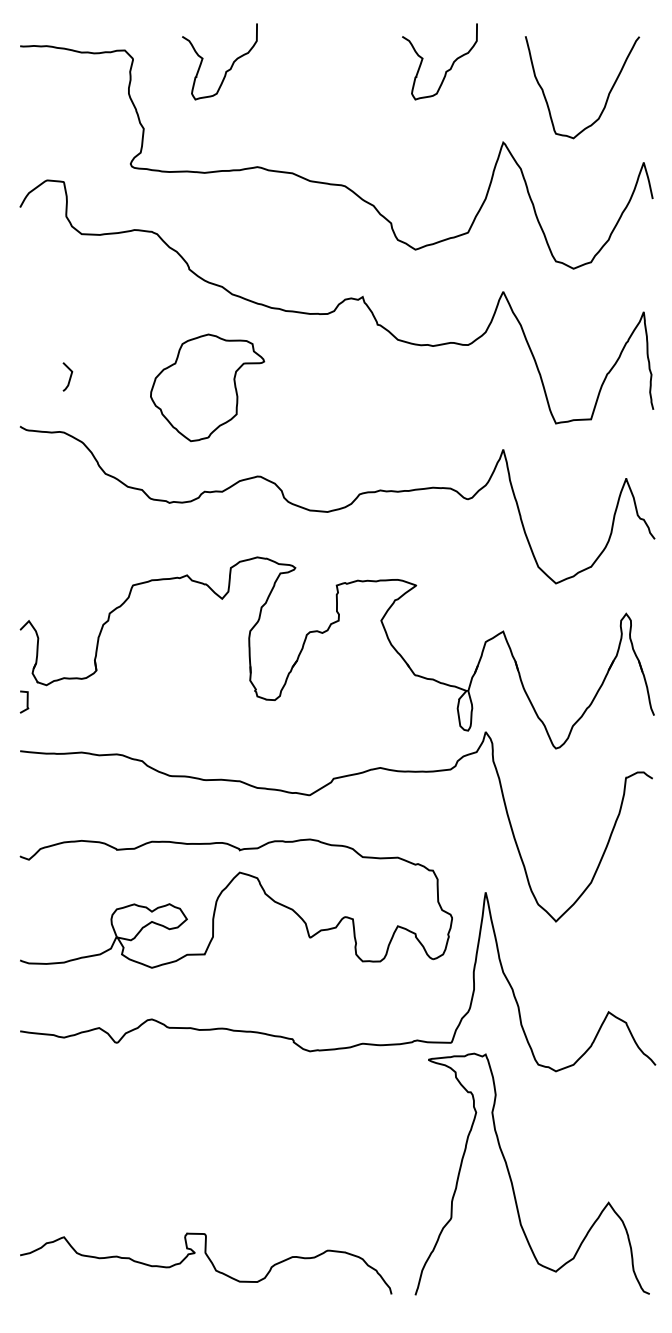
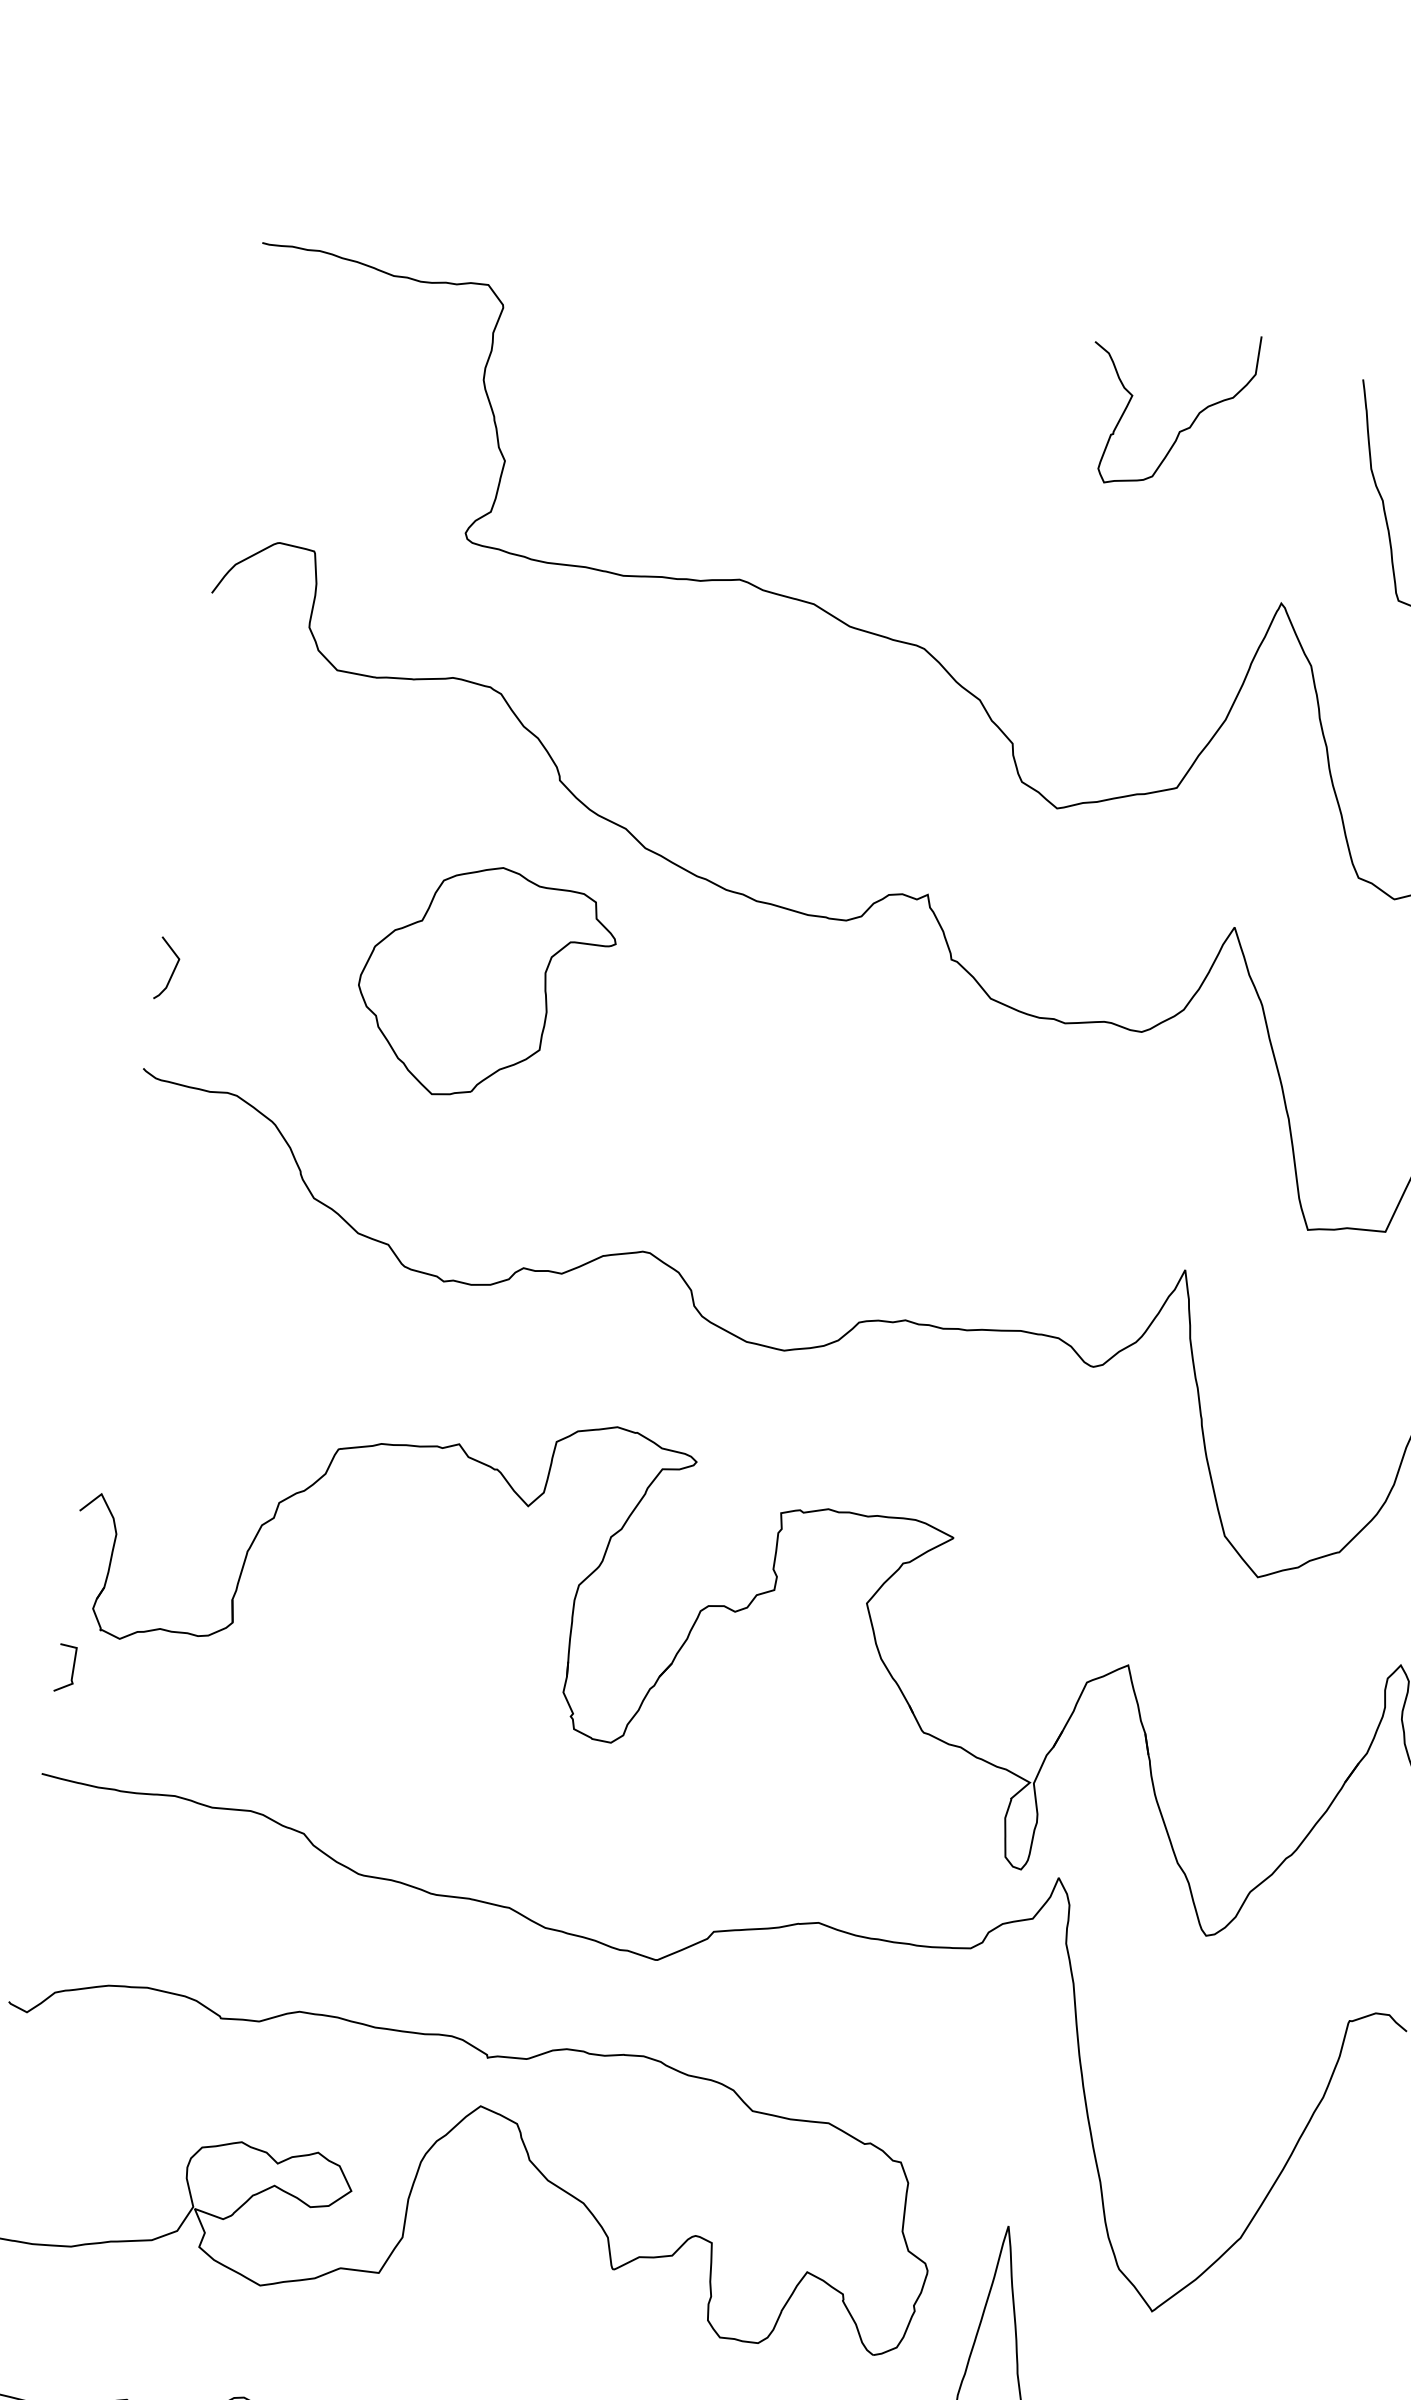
curve: (226, 70) -> (702, 360), removed
curve: (69, 376) -> (171, 968), moved
part: (207, 387) -> (484, 982), moved

